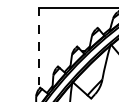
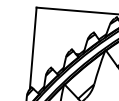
line: (38, 48) -> (33, 48), dashed -> solid

